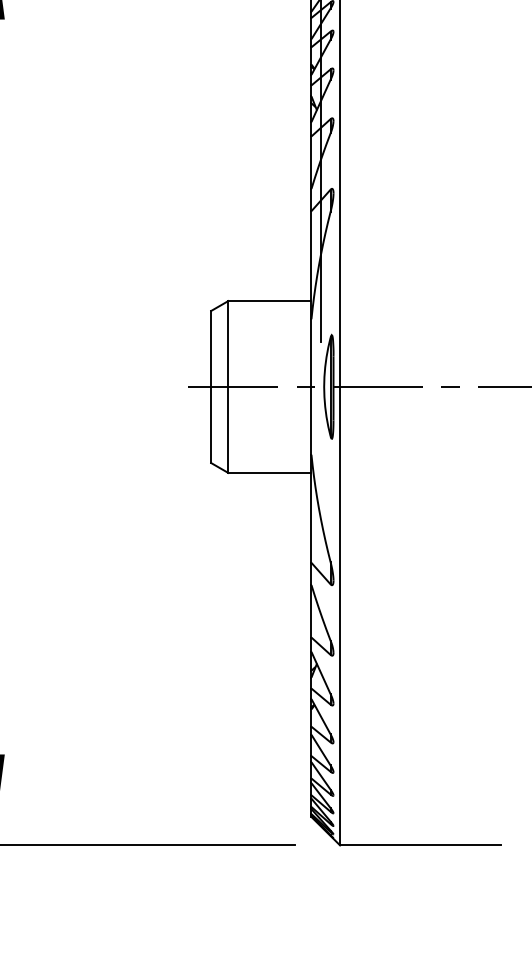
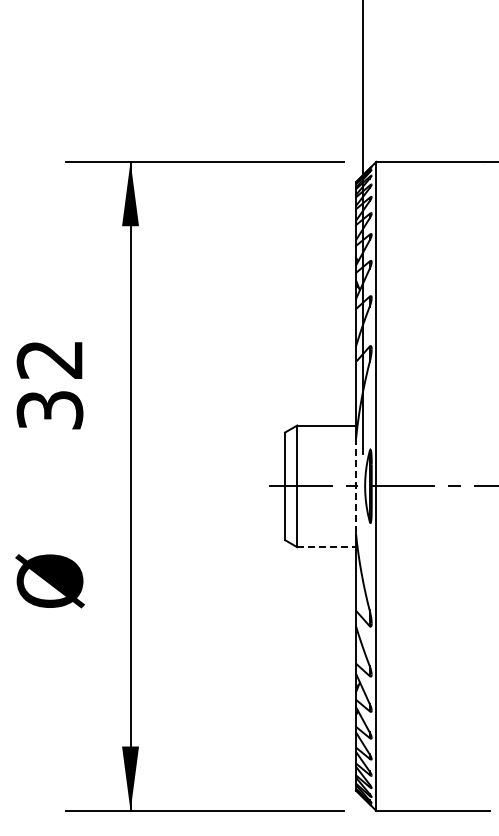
line: (312, 387) -> (356, 486), solid -> dashed
line: (271, 473) -> (327, 547), solid -> dashed

